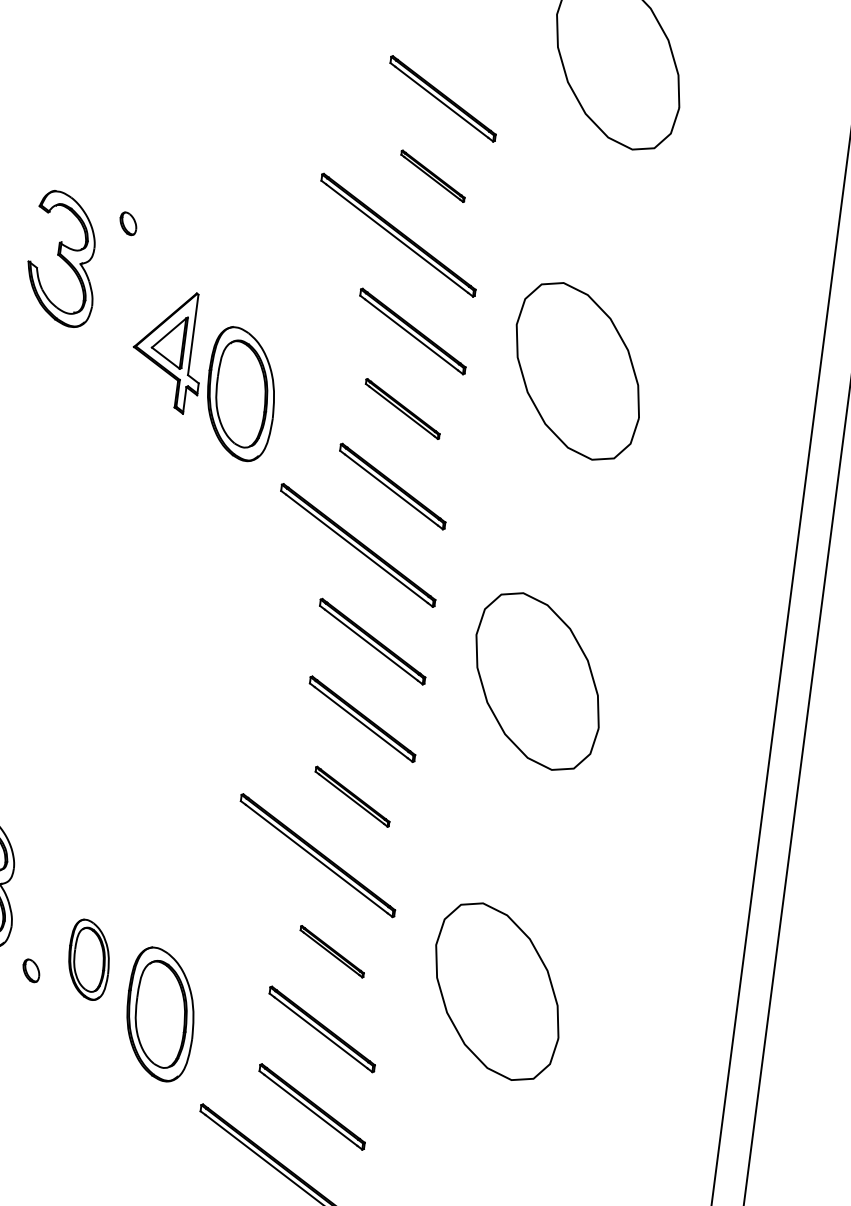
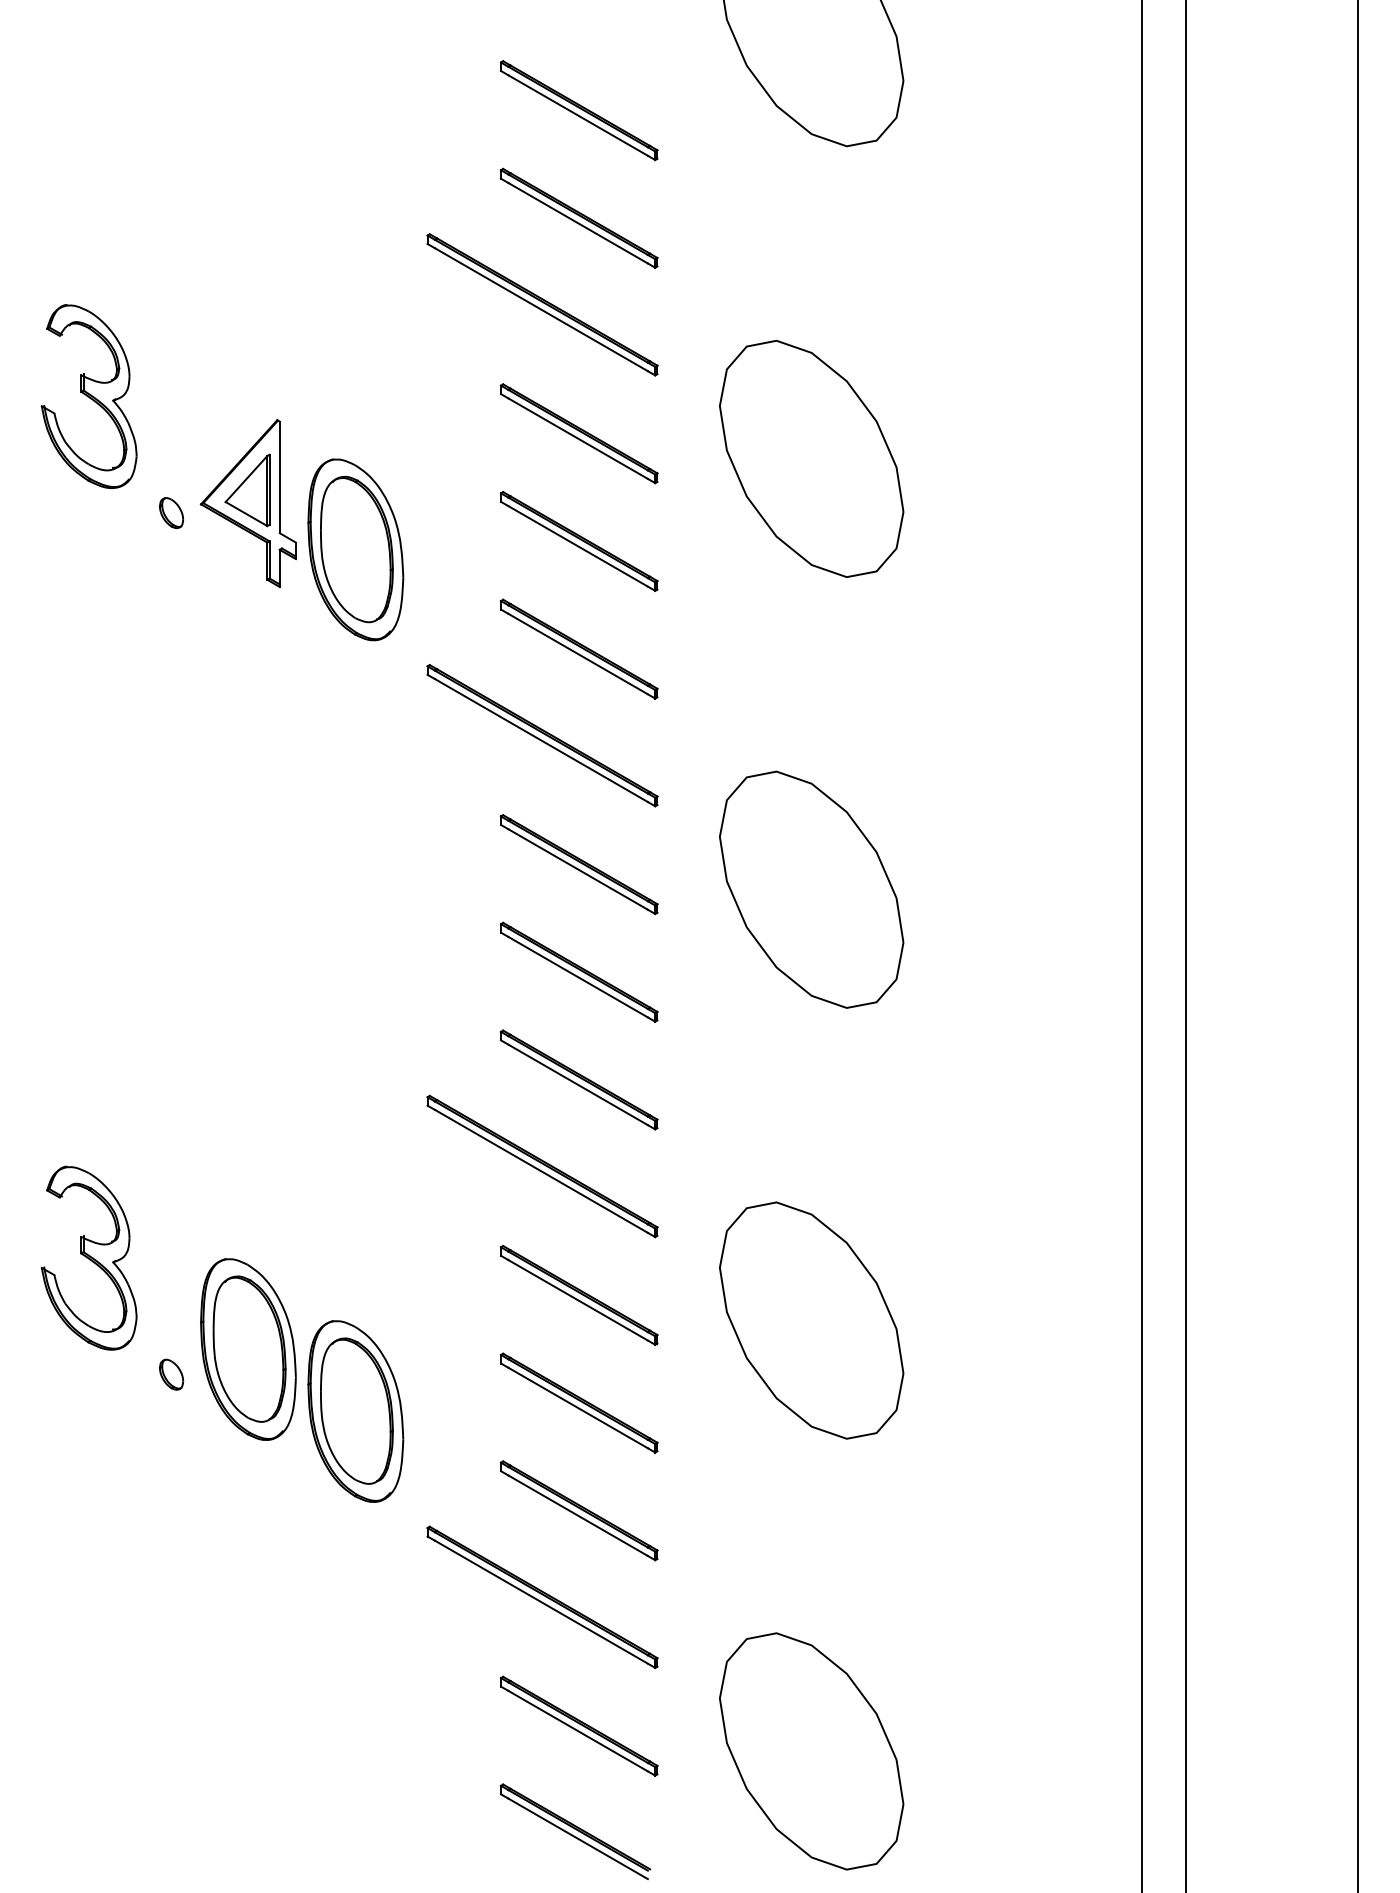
part: (432, 175) -> (578, 217), size x1.67
part: (128, 223) -> (171, 512), moved
part: (402, 409) -> (578, 541), size x1.43
part: (352, 796) -> (579, 1079), size x1.43
part: (331, 951) -> (578, 1294), size x1.67
part: (89, 959) -> (248, 1349), size x1.67

